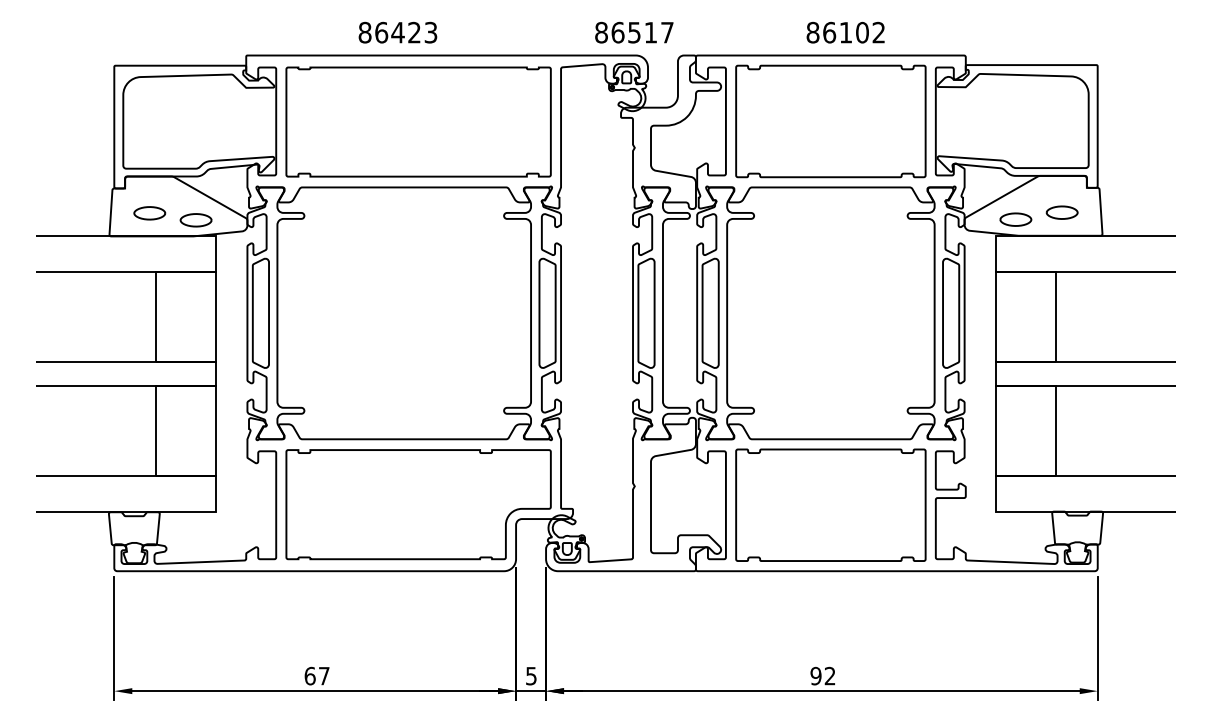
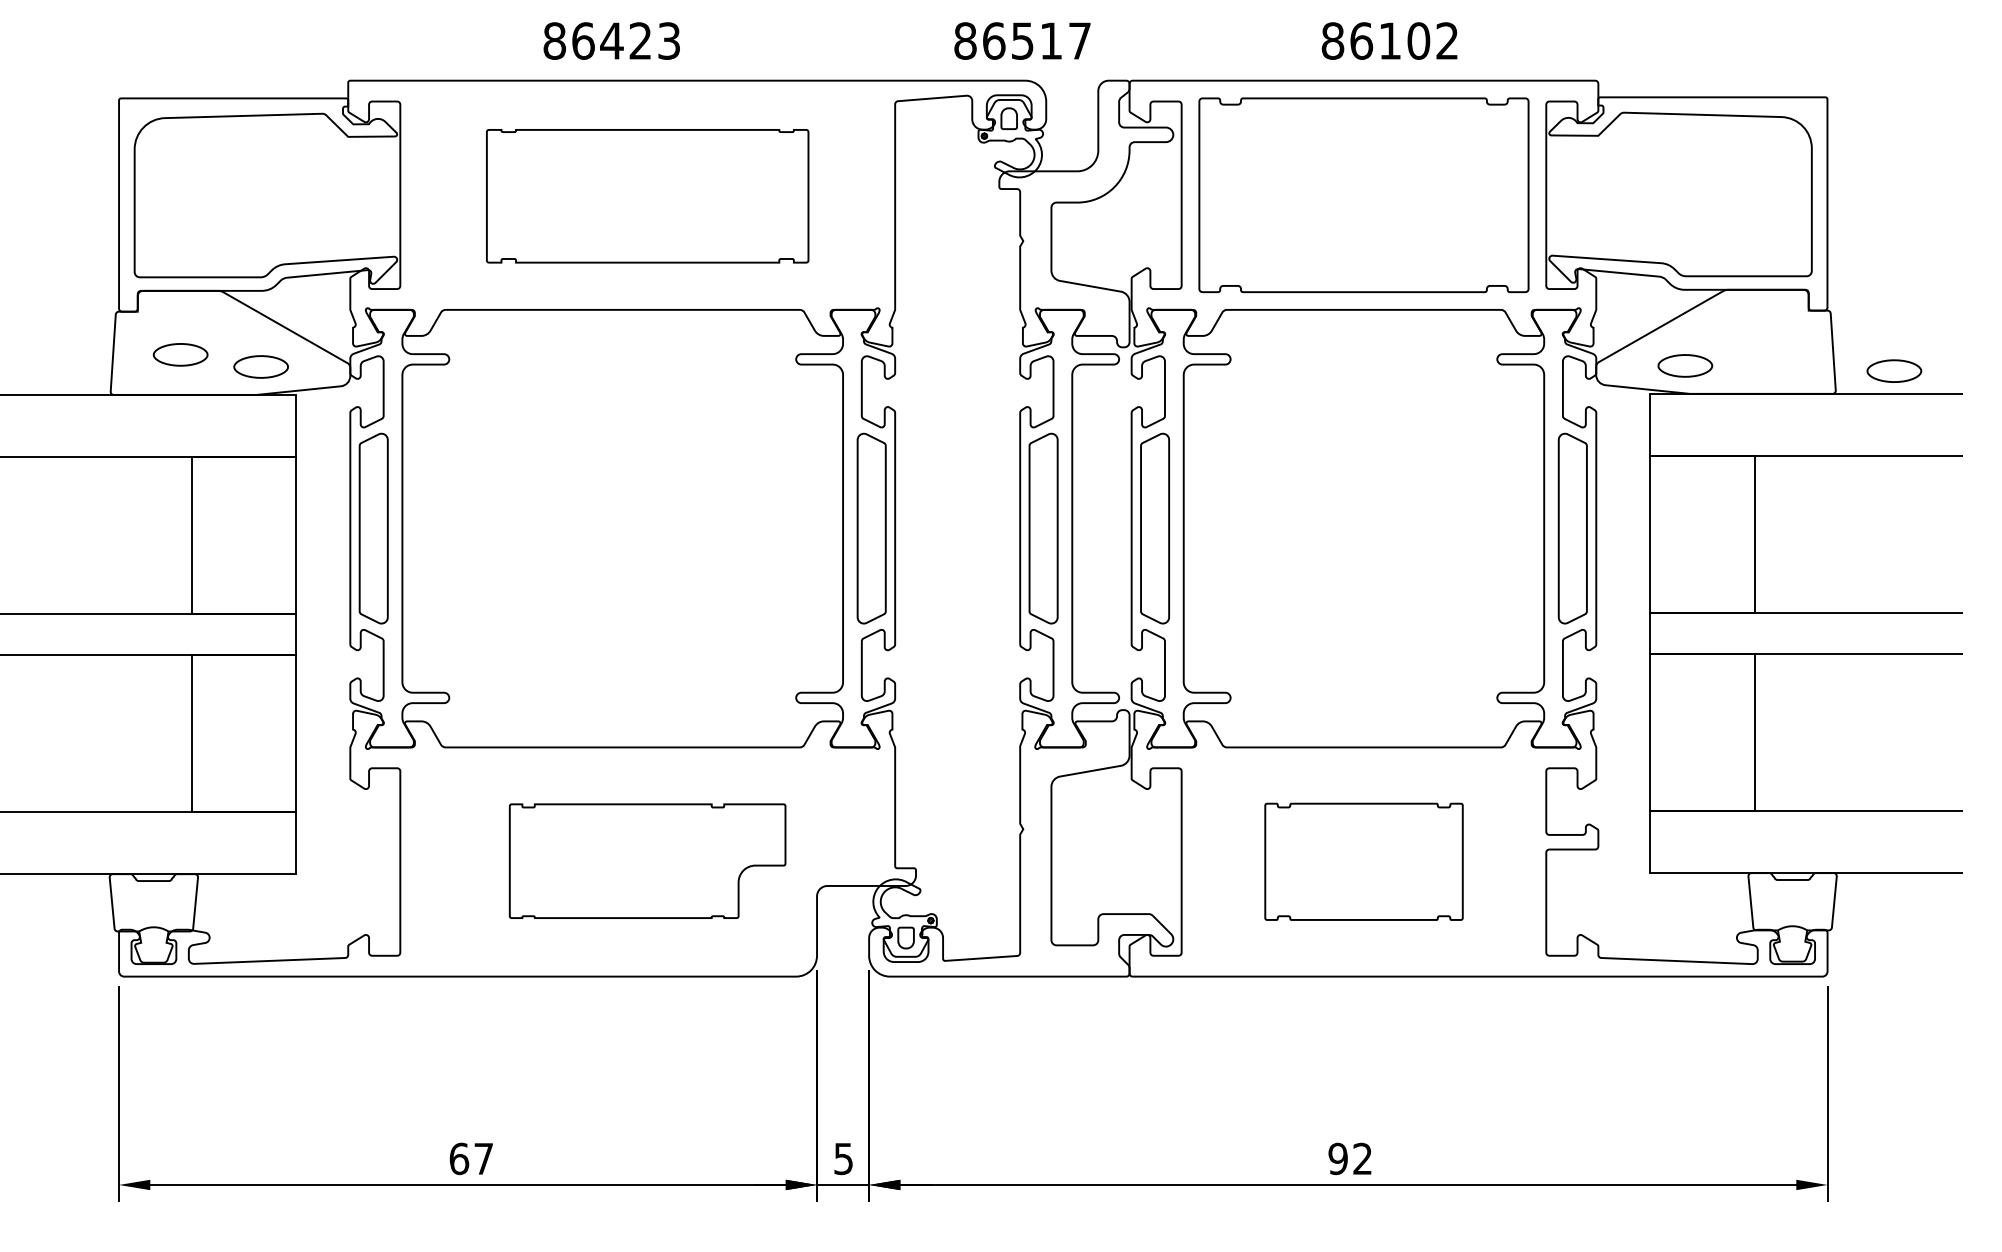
part: (418, 121) -> (647, 195), size x0.7
part: (1061, 212) -> (1893, 370), moved
part: (418, 504) -> (647, 860), size x0.6
part: (830, 504) -> (1363, 860), size x0.6

